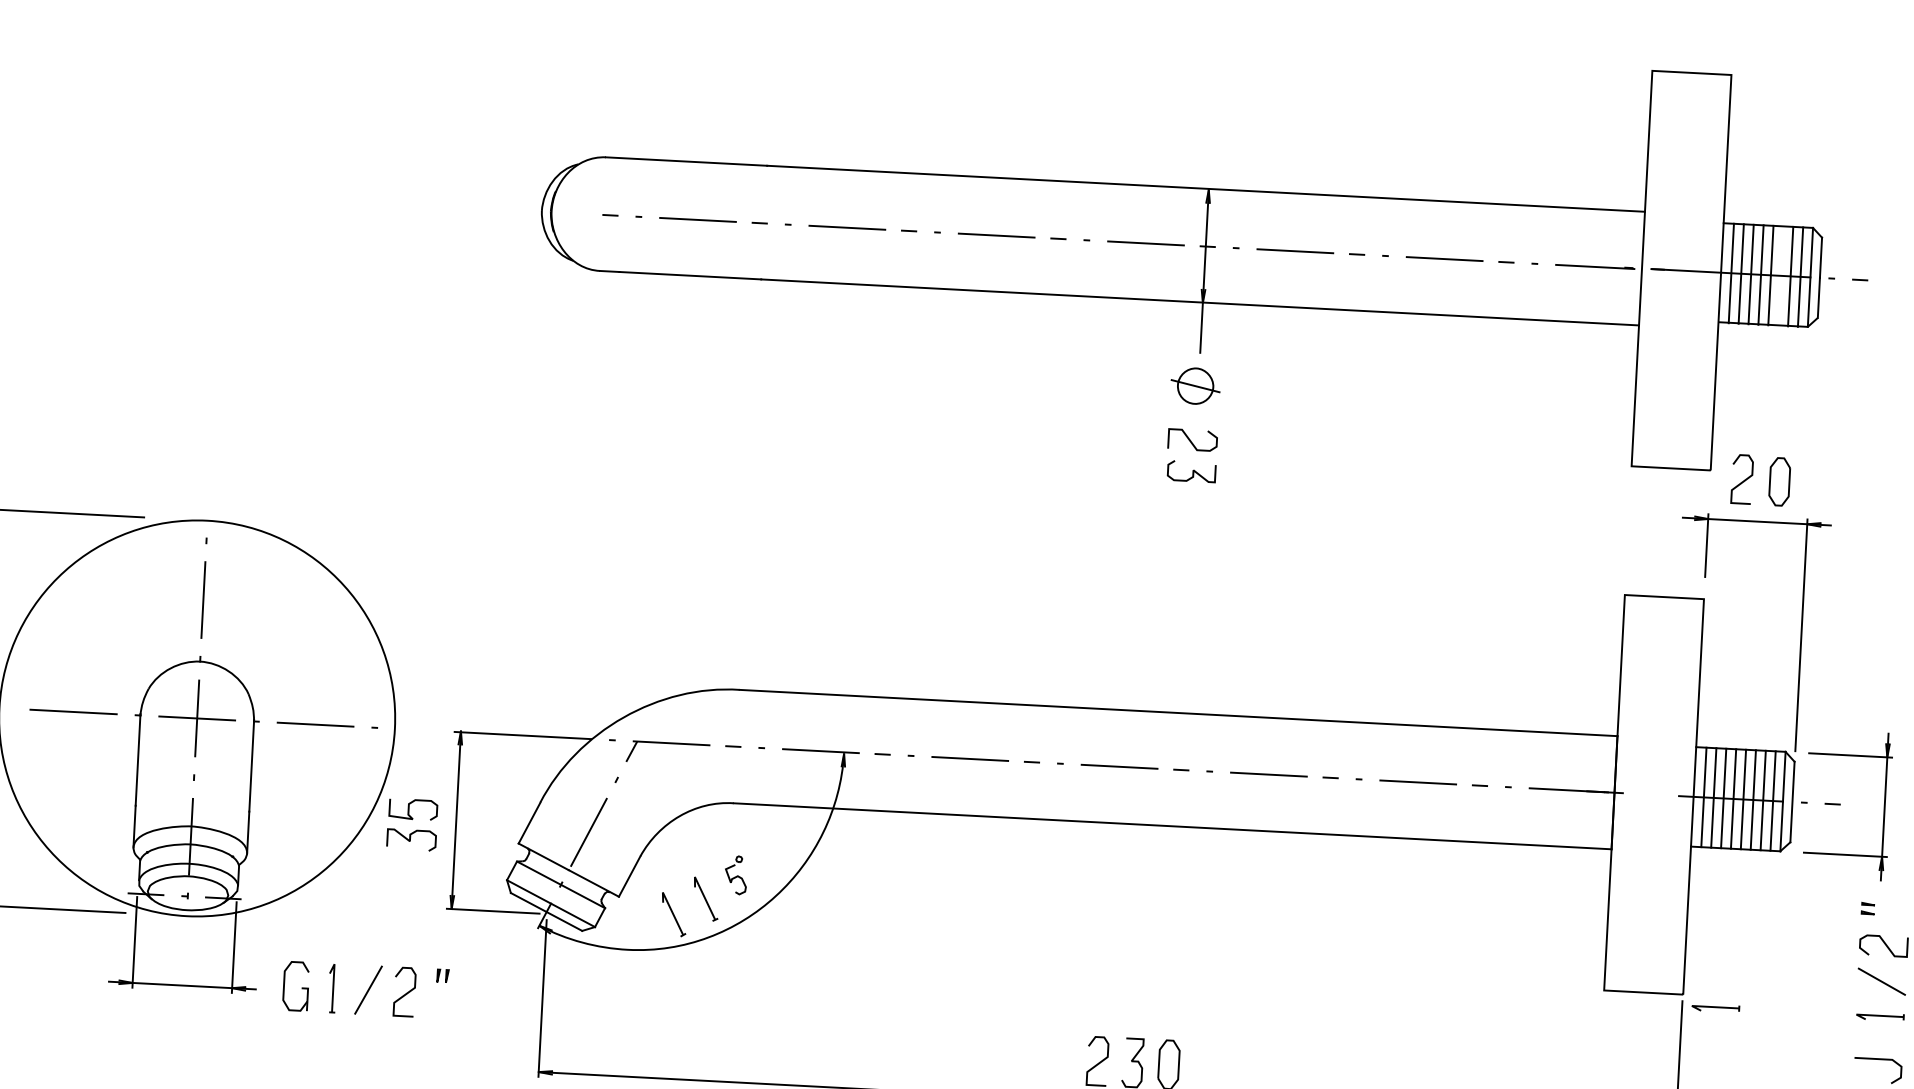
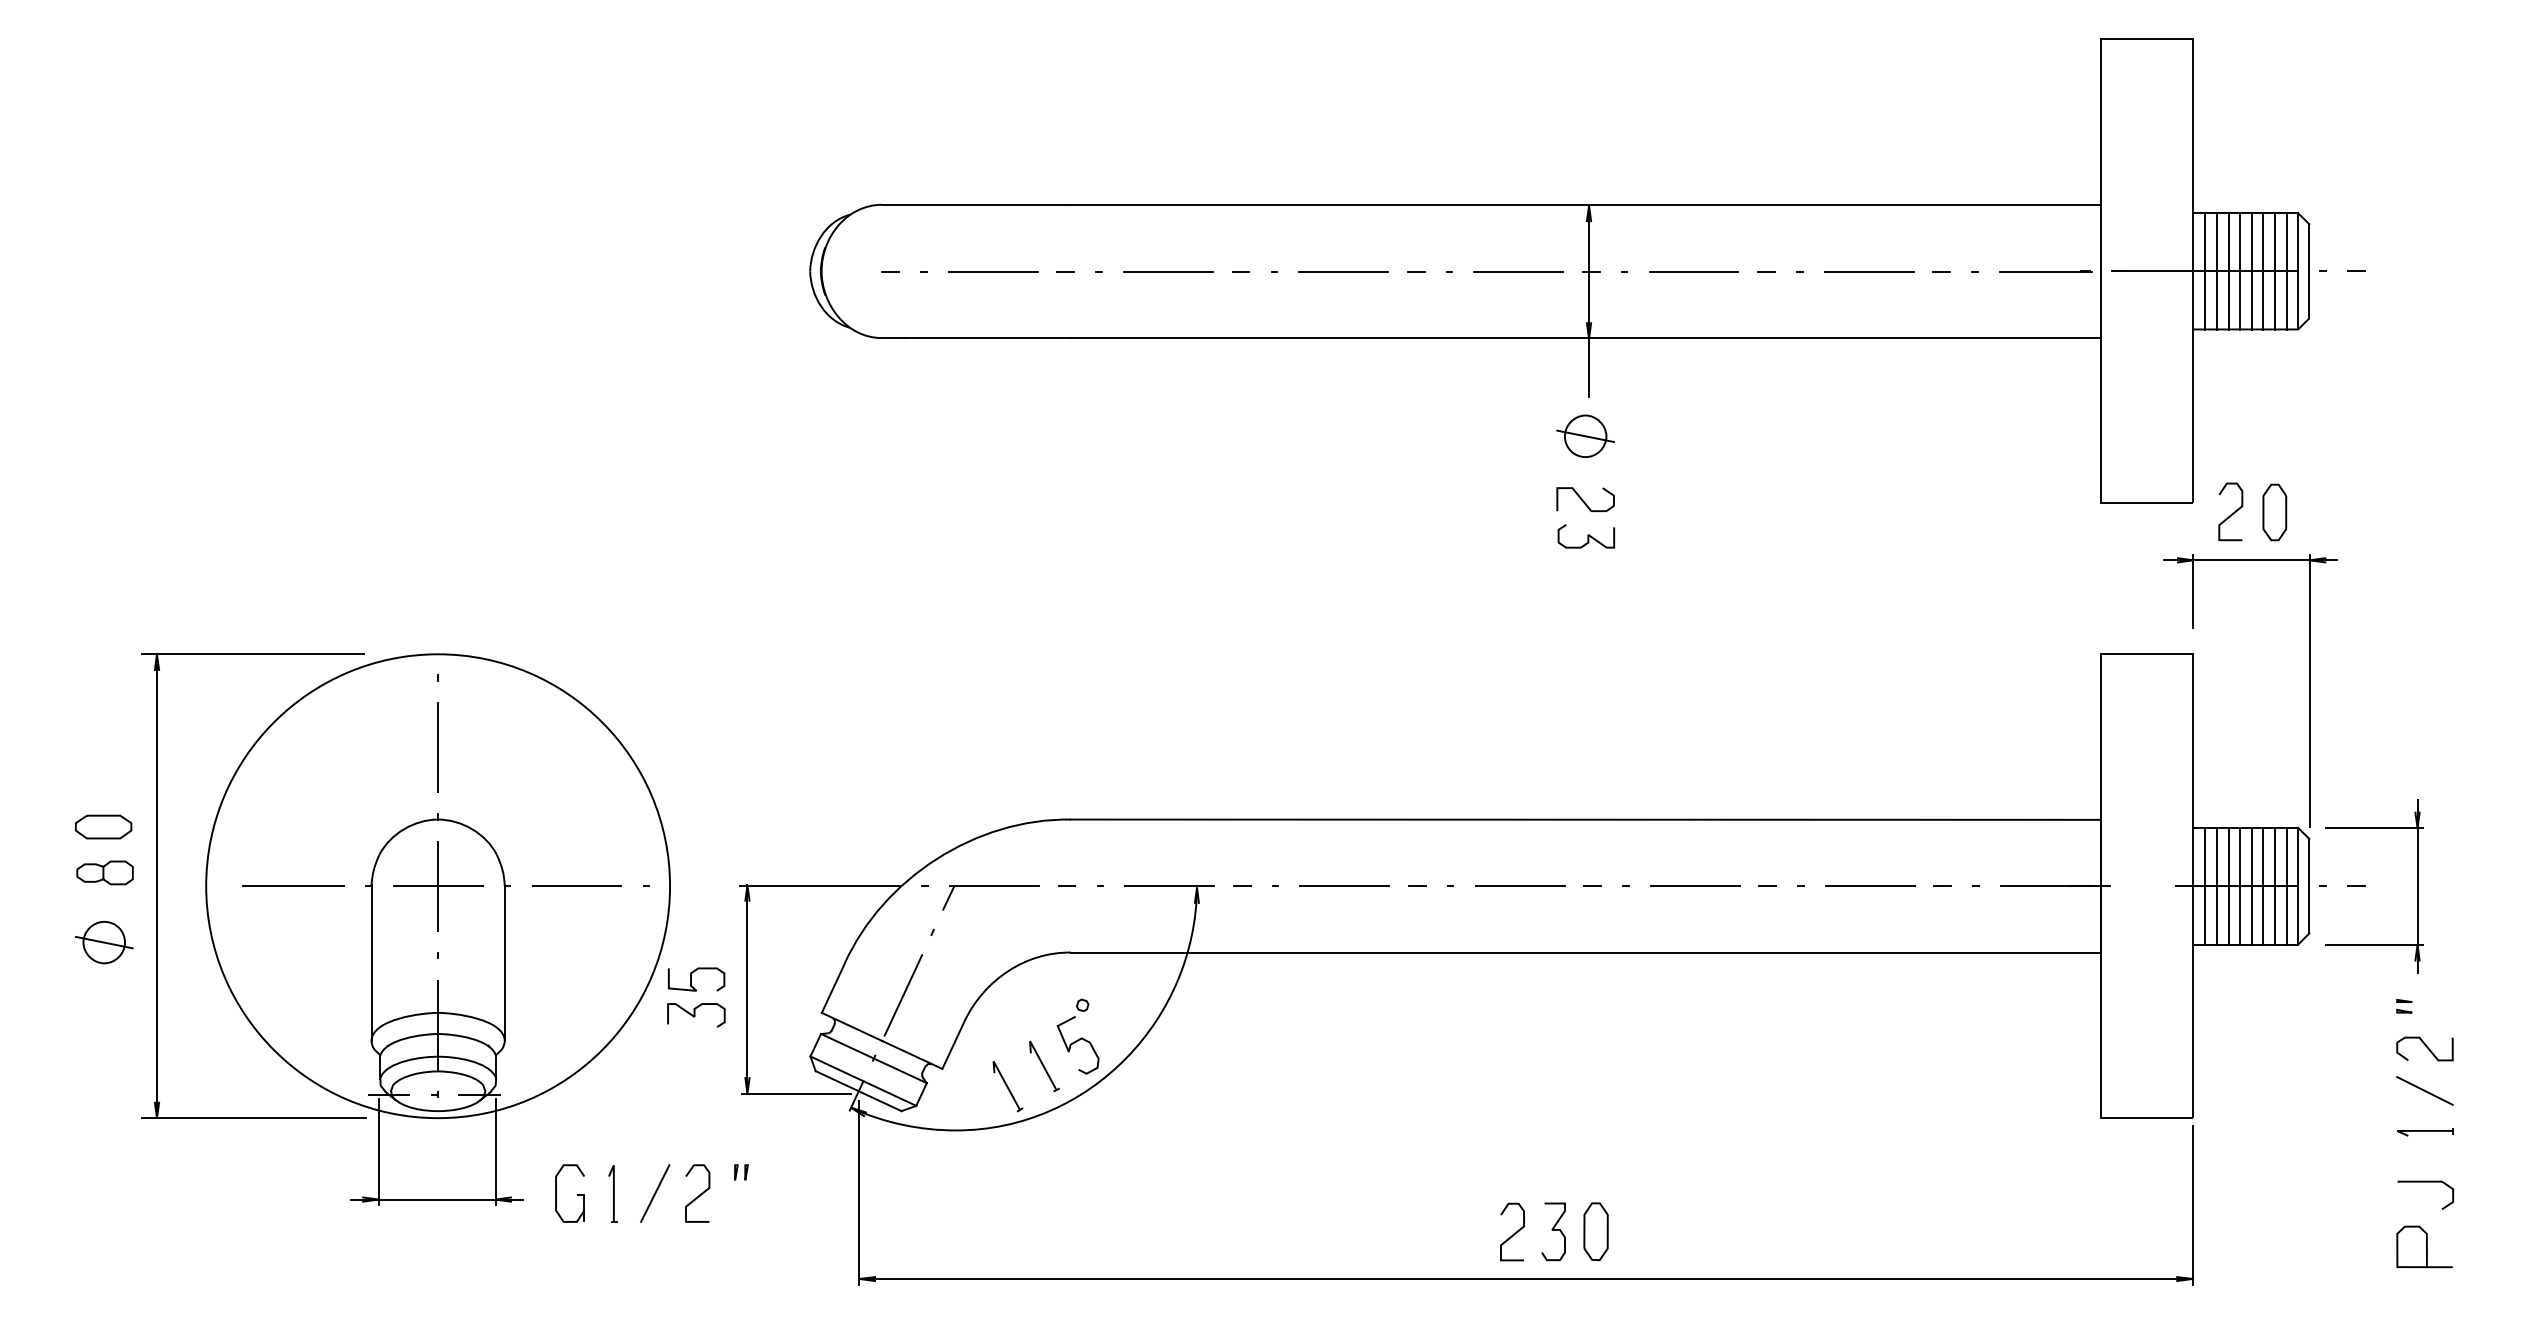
line: (1780, 275) -> (2263, 271), added
part: (735, 875) -> (1077, 1036), size x1.67
part: (1715, 1008) -> (2232, 1132), removed

